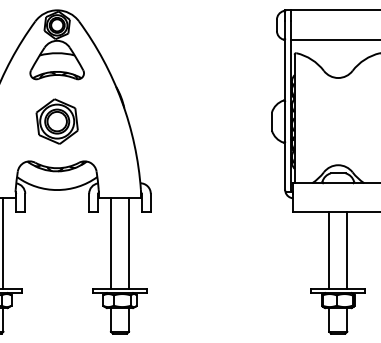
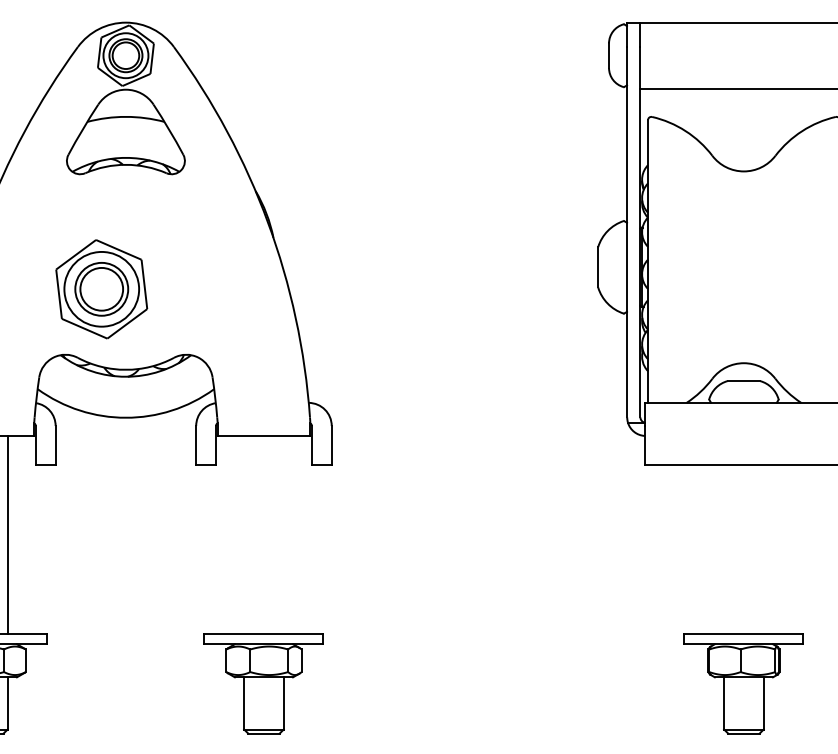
part: (56, 121) -> (100, 289), moved
line: (110, 243) -> (243, 535), removed
line: (129, 243) -> (284, 535), removed
line: (329, 249) -> (724, 548), removed
line: (347, 249) -> (764, 548), removed

